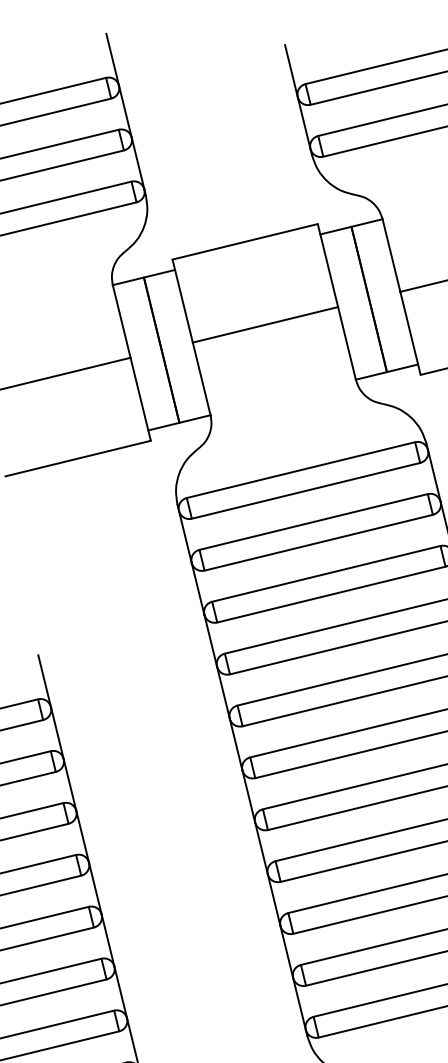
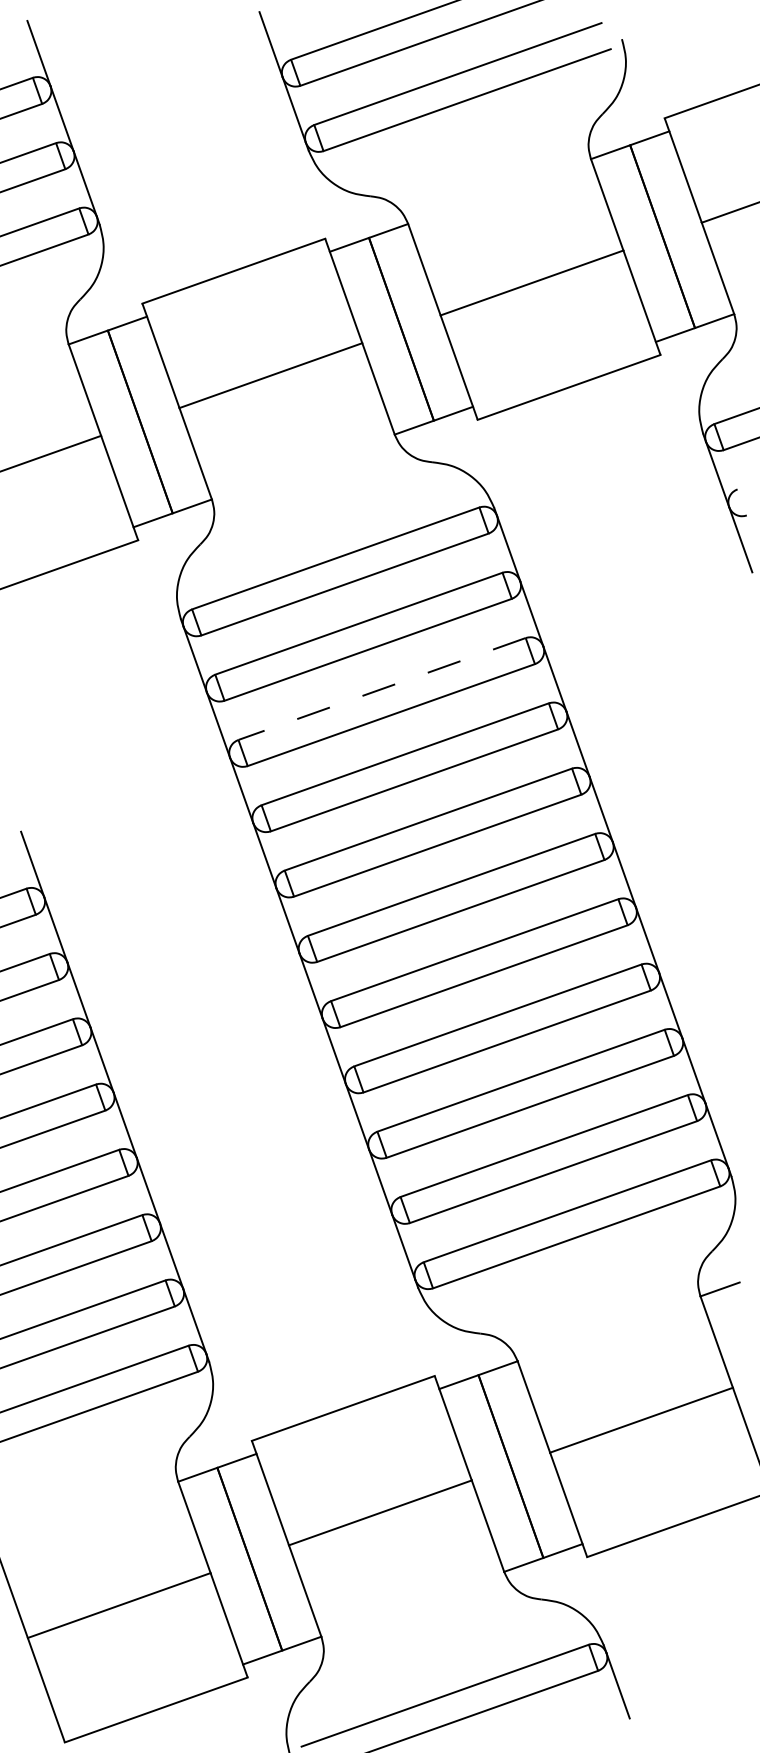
line: (325, 574) -> (381, 689), solid -> dashed

